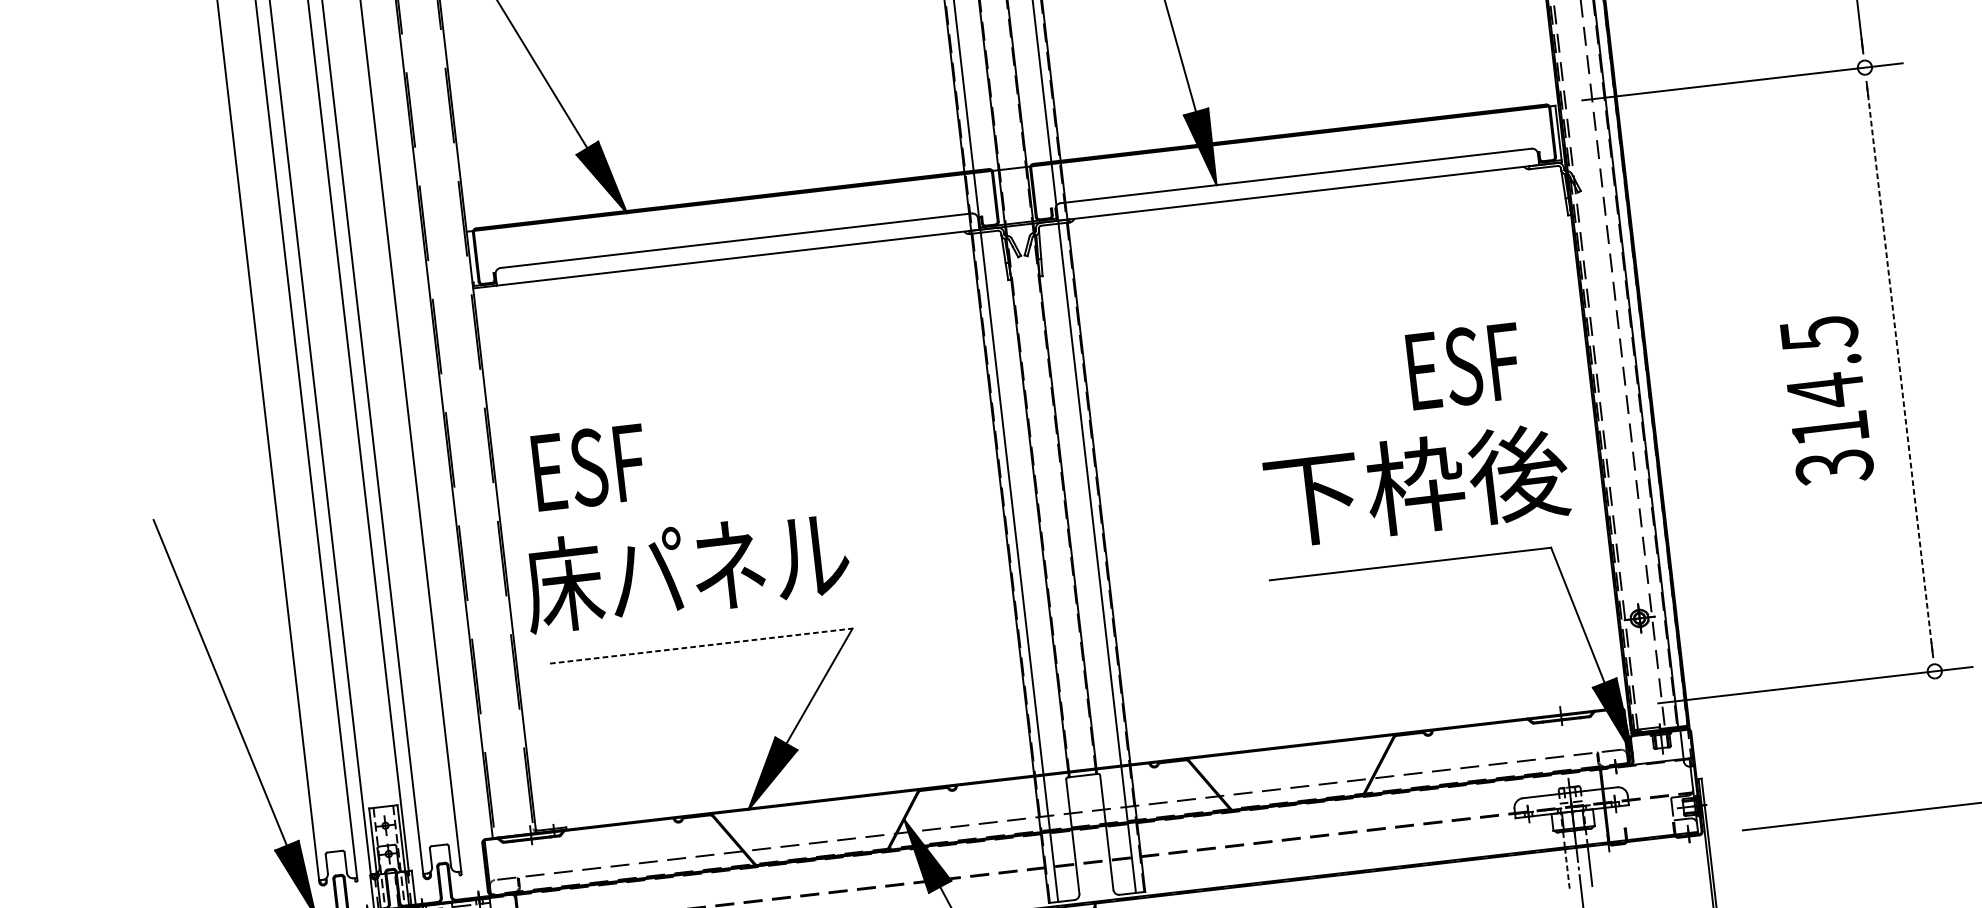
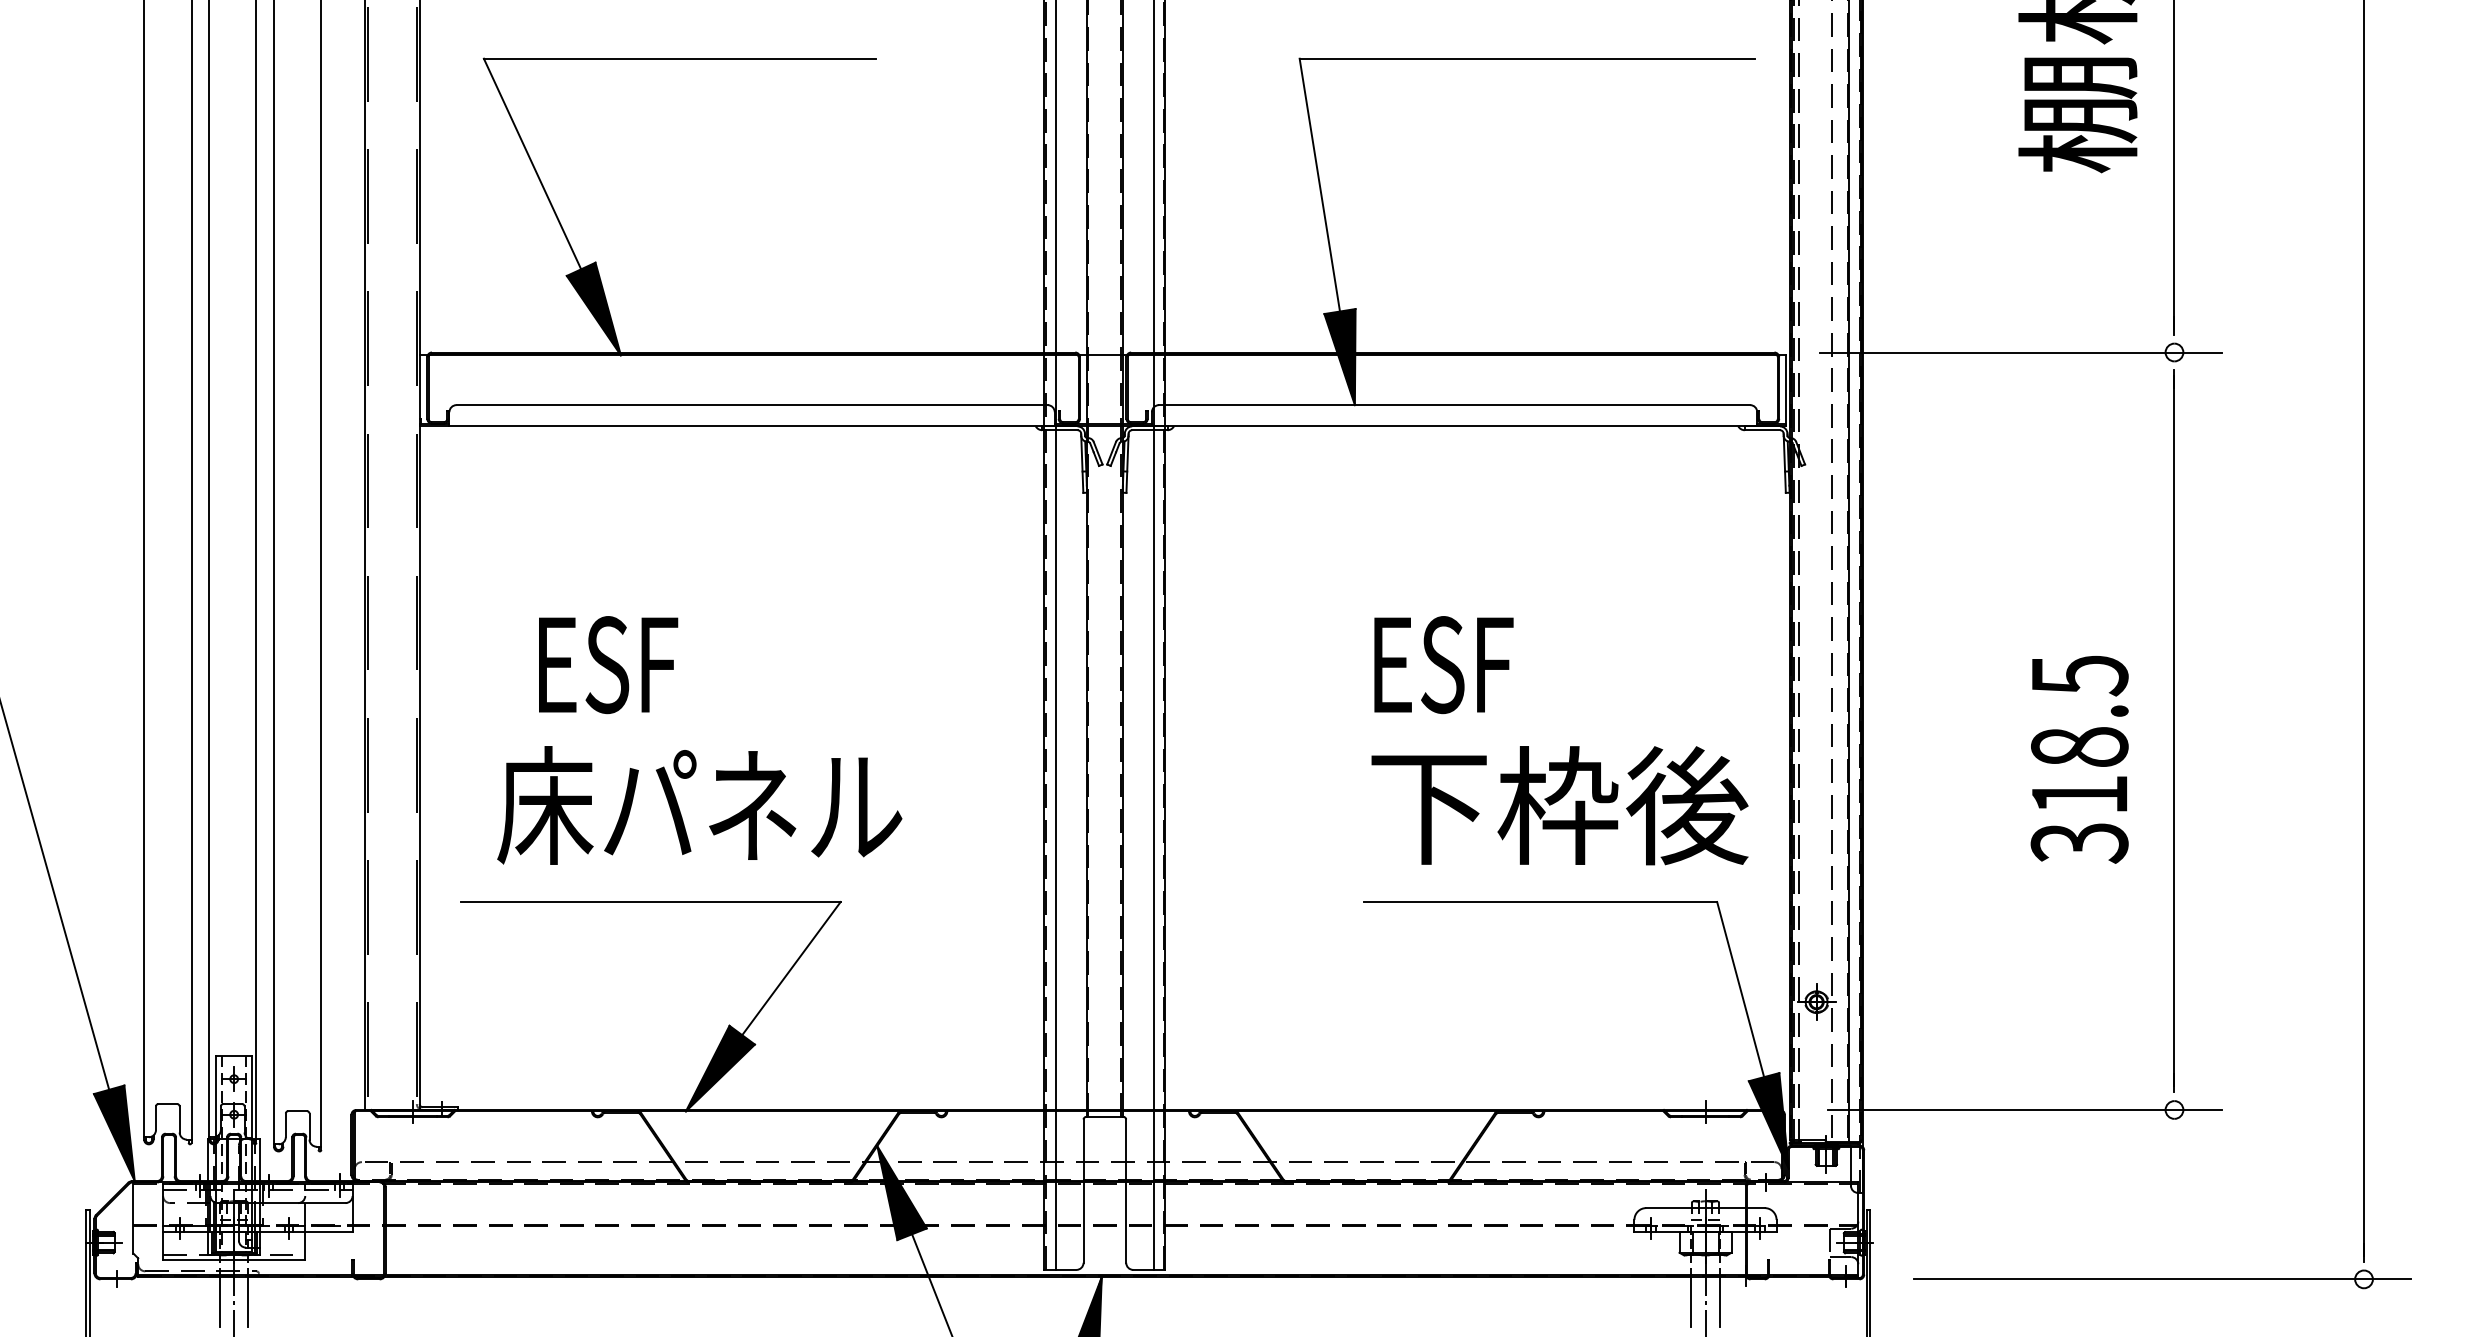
text: (1464, 366) -> (1443, 665), moved
line: (1899, 368) -> (2174, 730), dashed -> solid
text: (1825, 391) -> (2079, 747), 314.5 -> 318.5
text: (589, 467) -> (608, 665), moved
text: (686, 569) -> (699, 805), moved
line: (701, 646) -> (650, 902), dashed -> solid
line: (1567, 869) -> (1691, 1302), dashed -> solid

